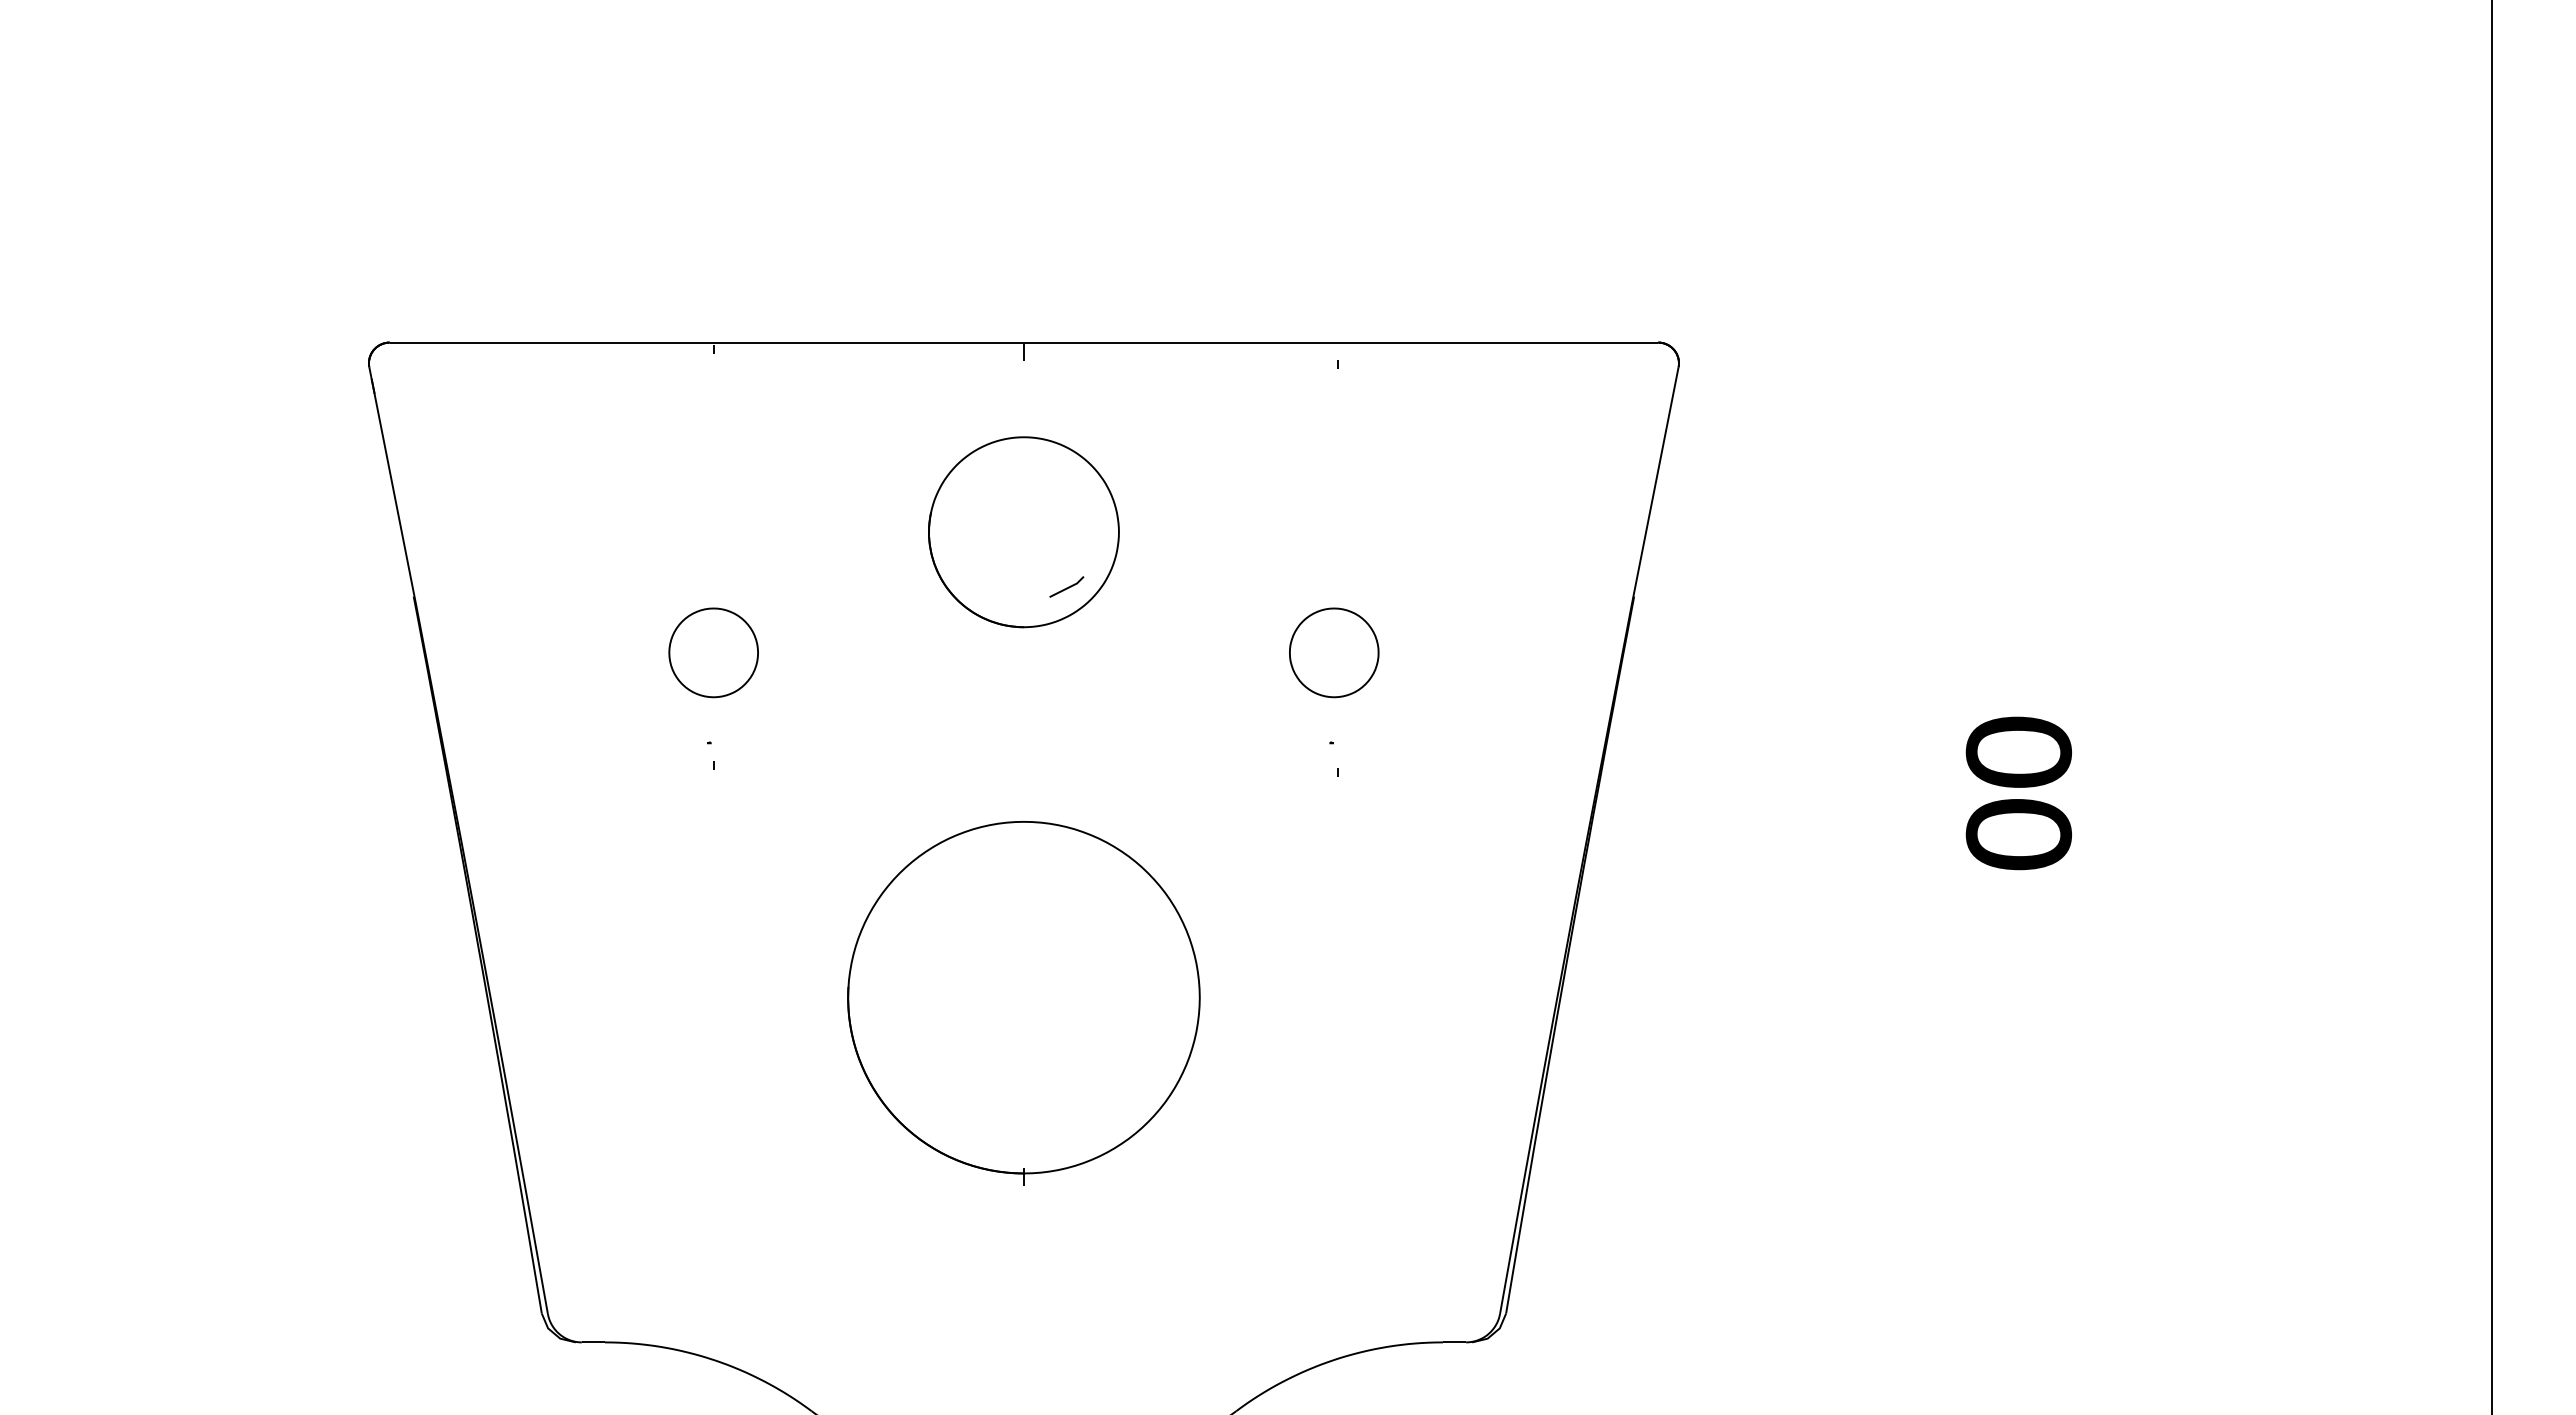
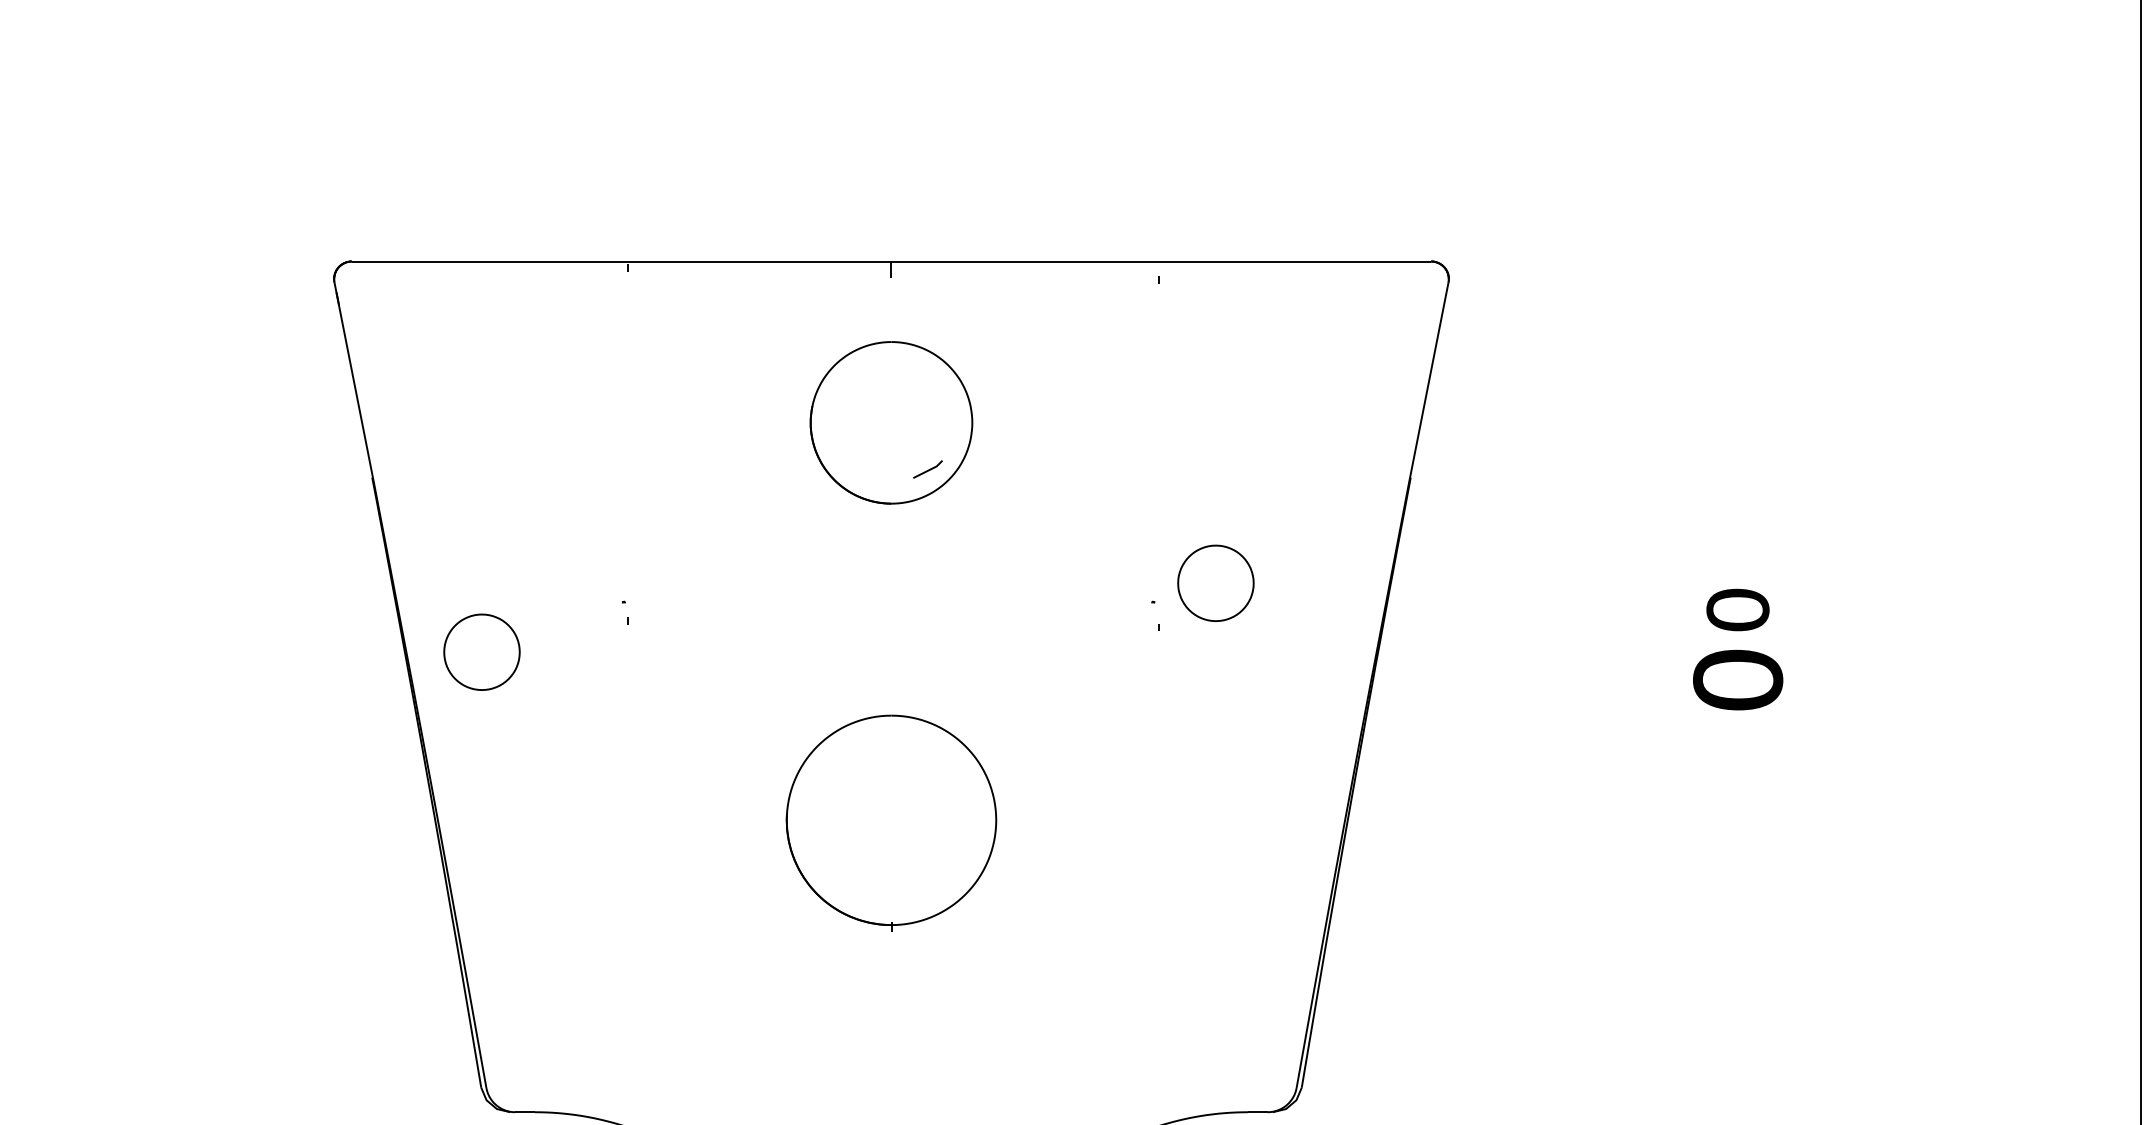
part: (713, 652) -> (481, 651), moved
part: (1334, 652) -> (1216, 583), moved
part: (2018, 751) -> (1737, 609), size x0.7
part: (1023, 1003) -> (891, 823), size x0.7

